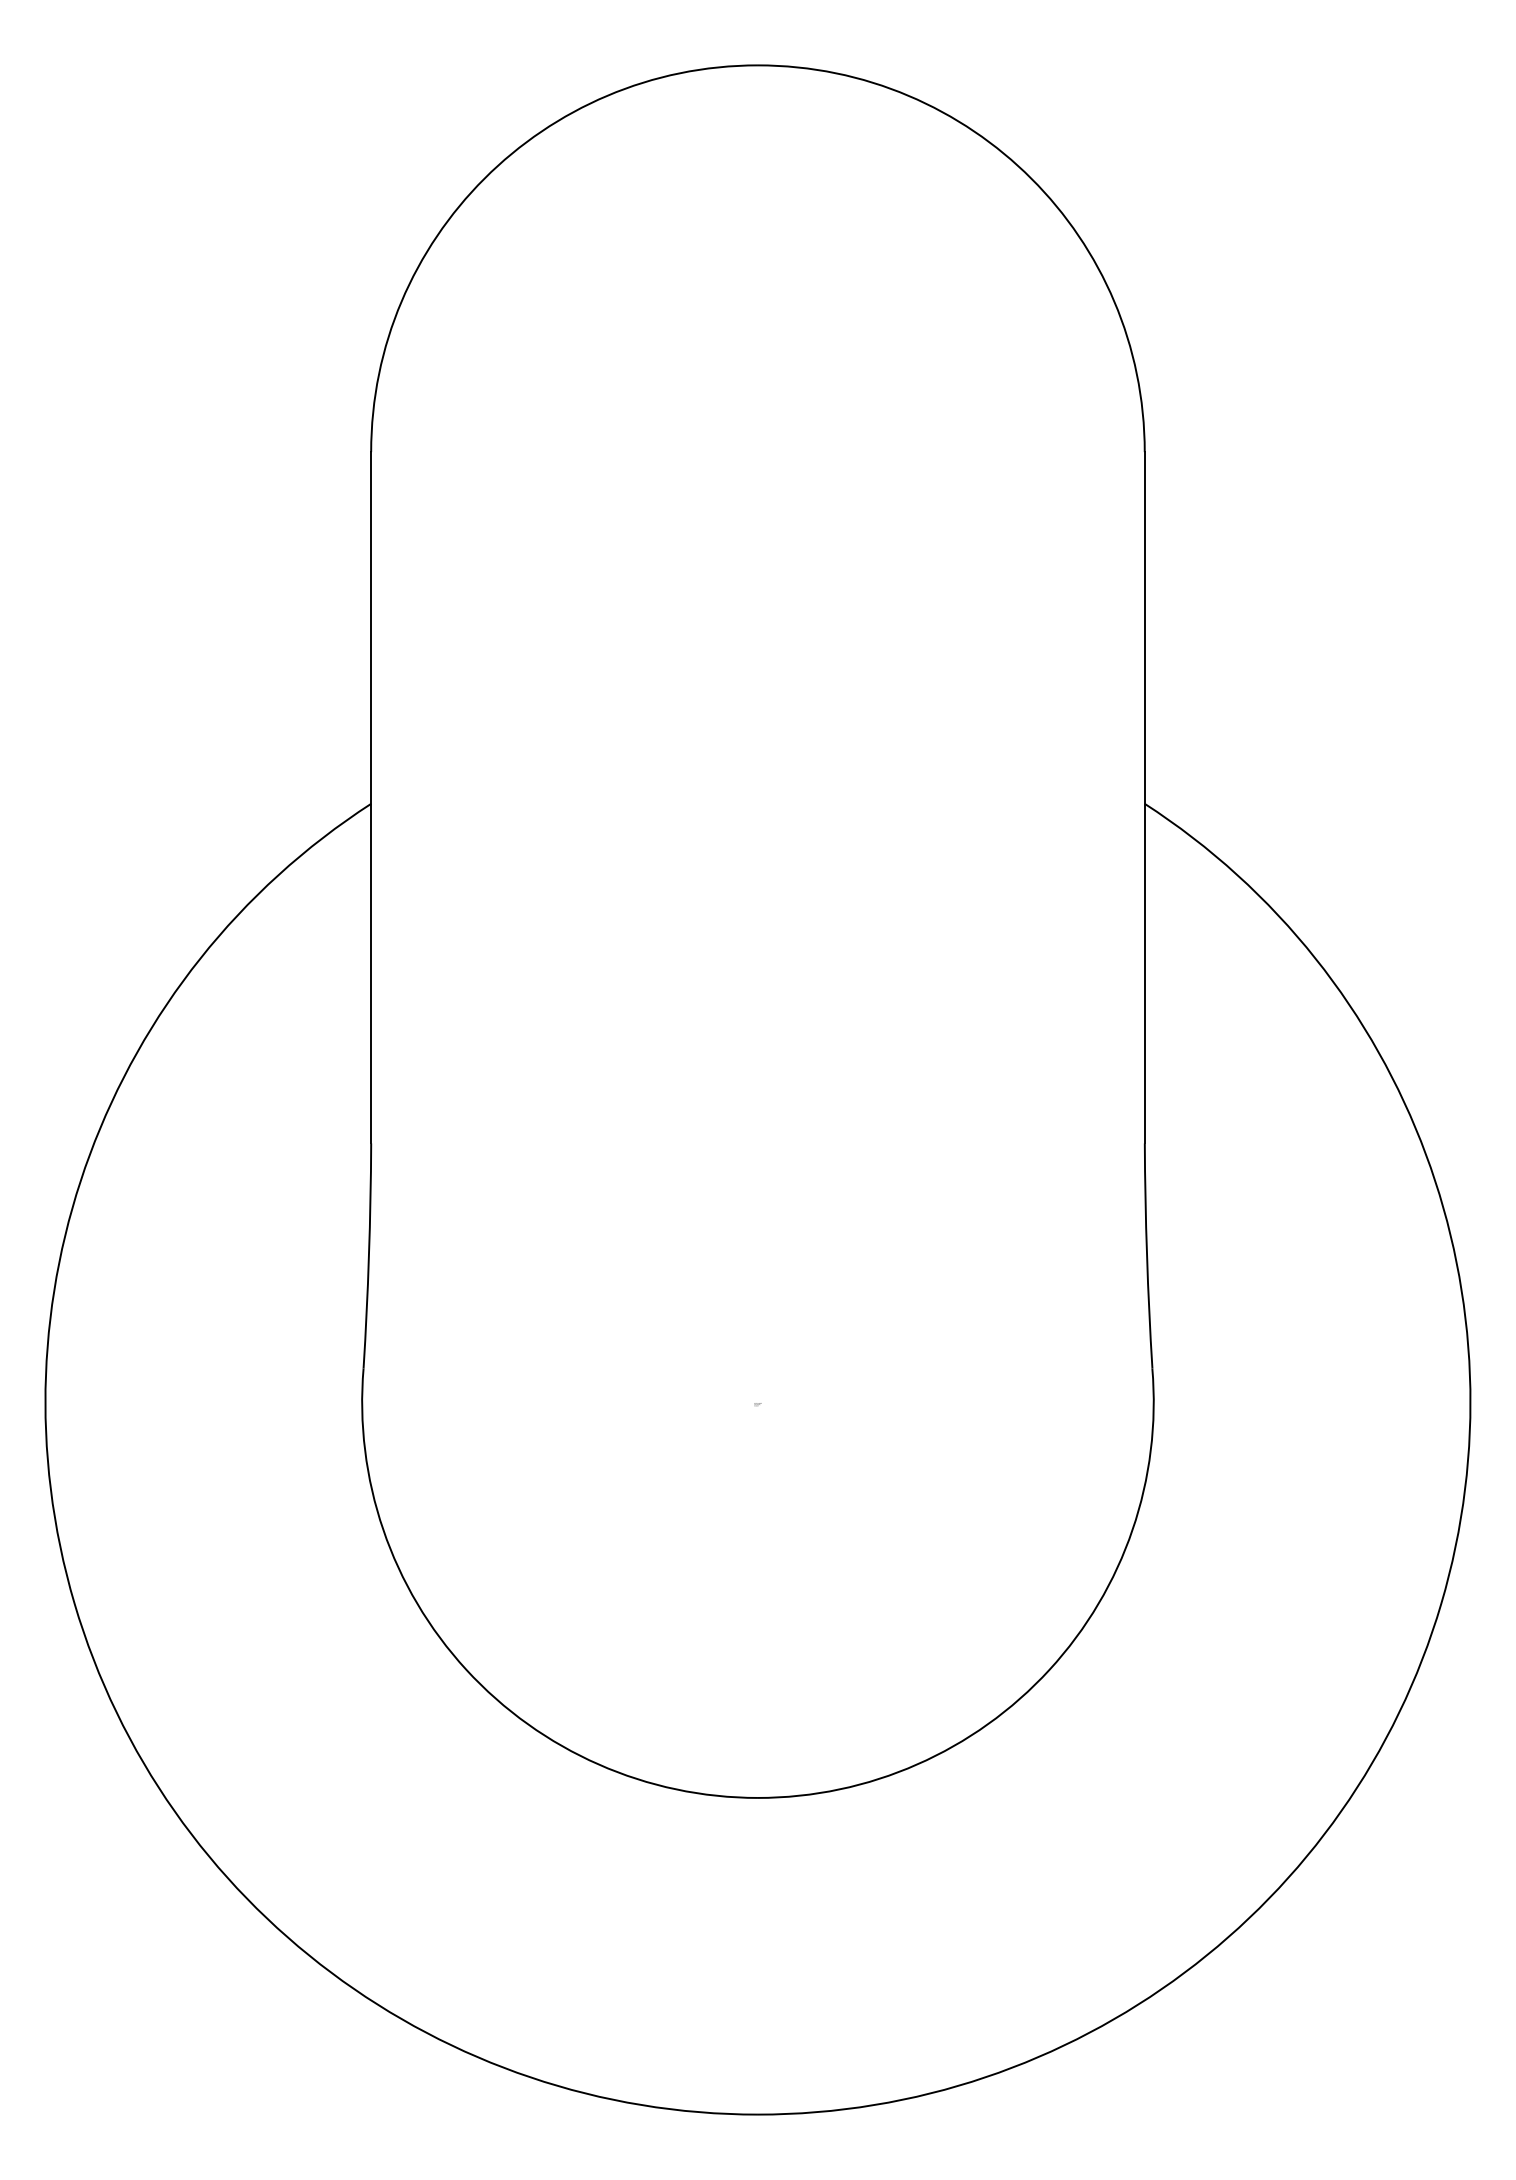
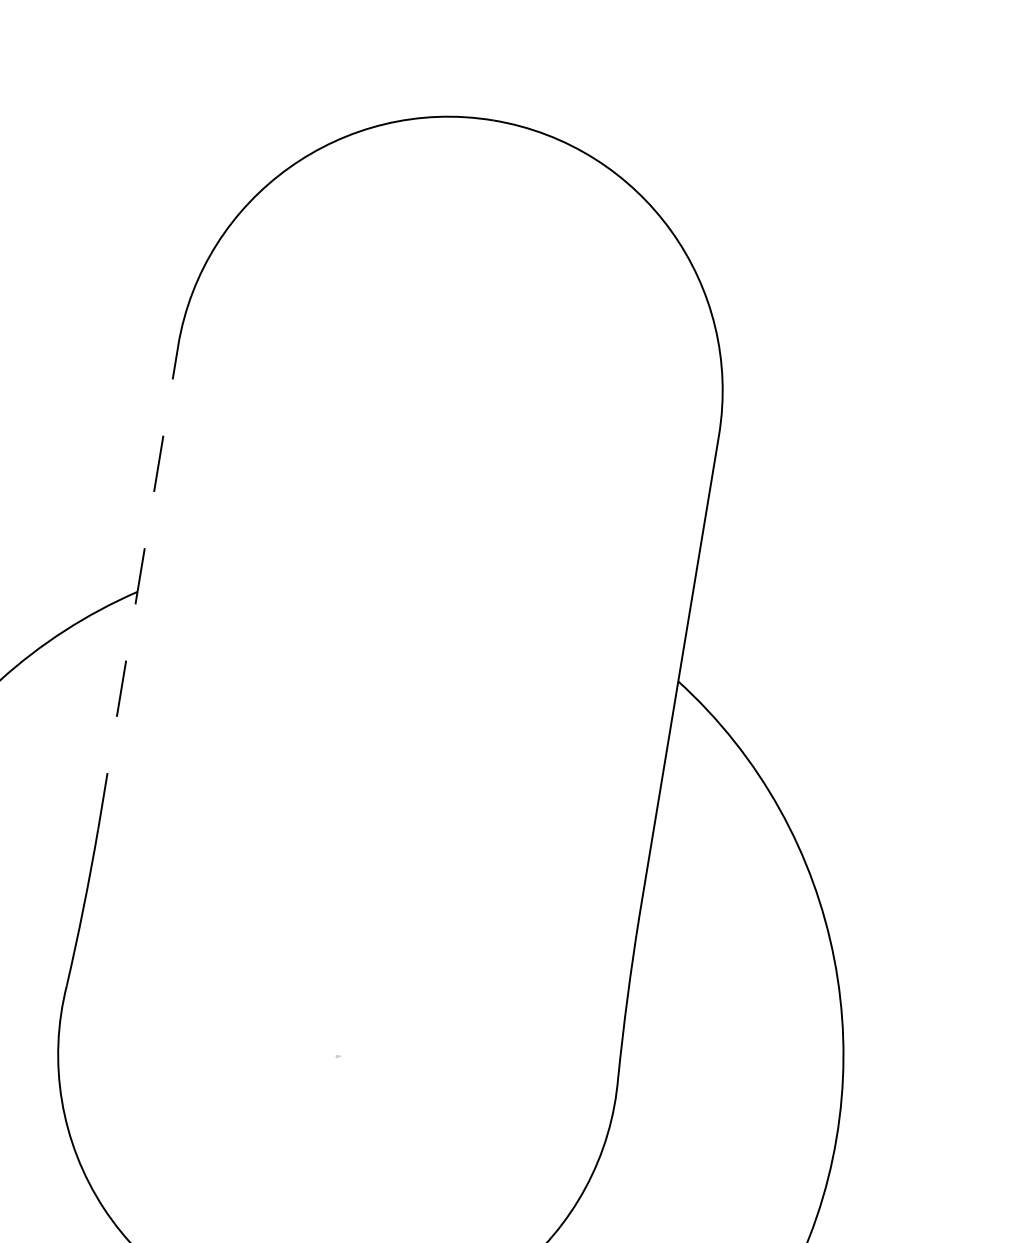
line: (371, 797) -> (138, 587), solid -> dashed

